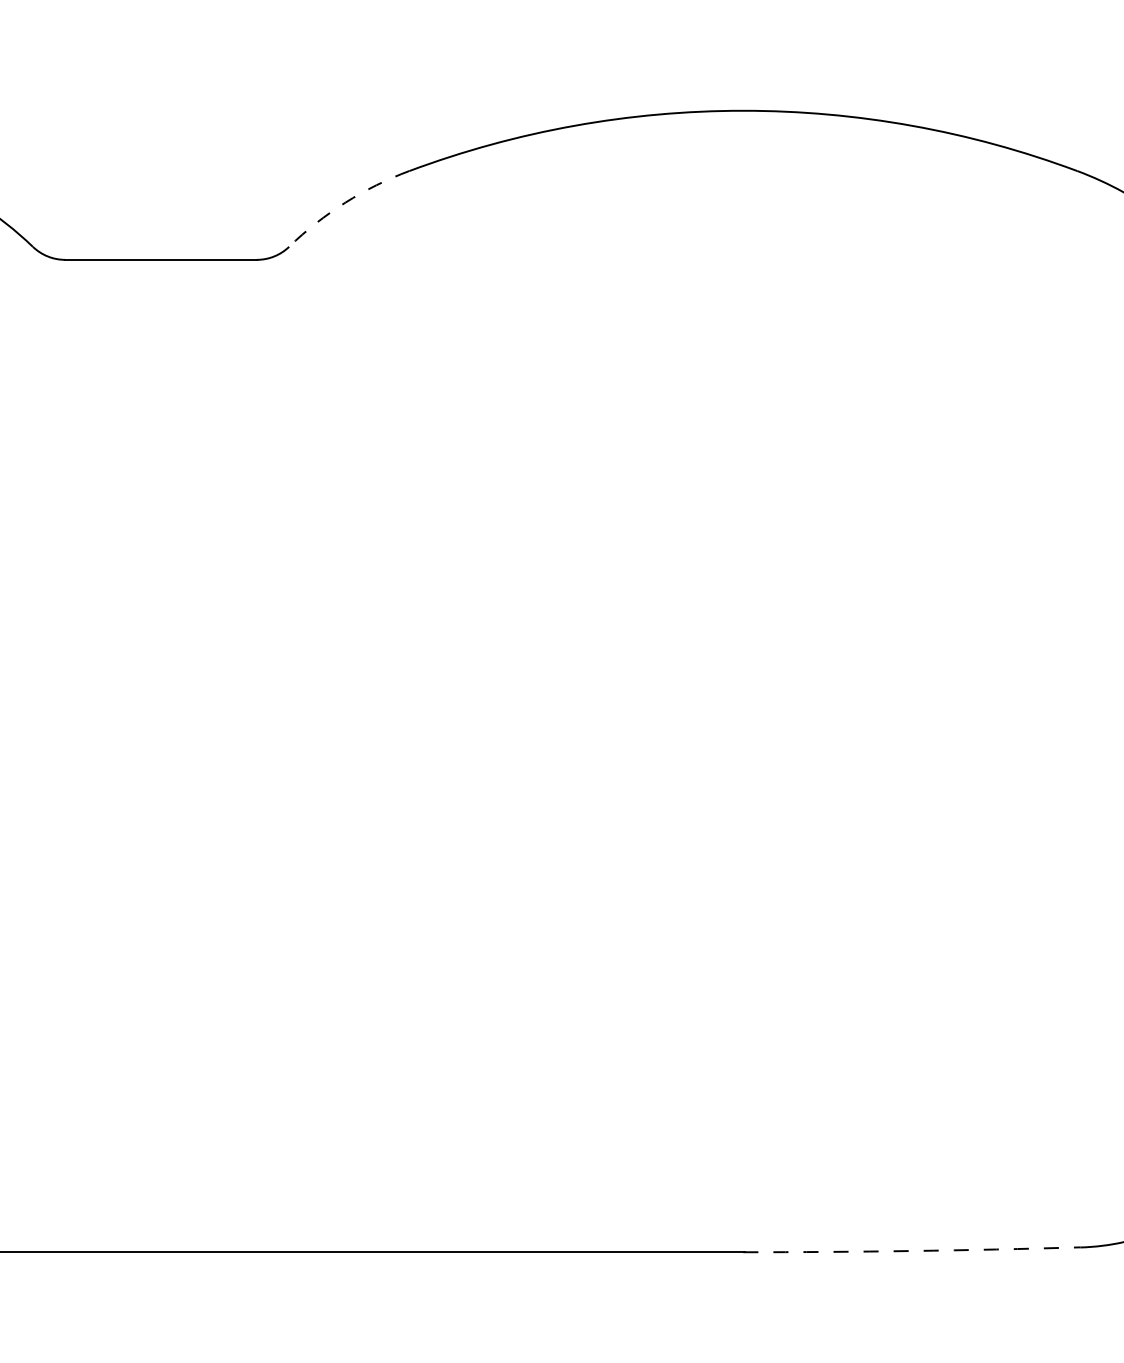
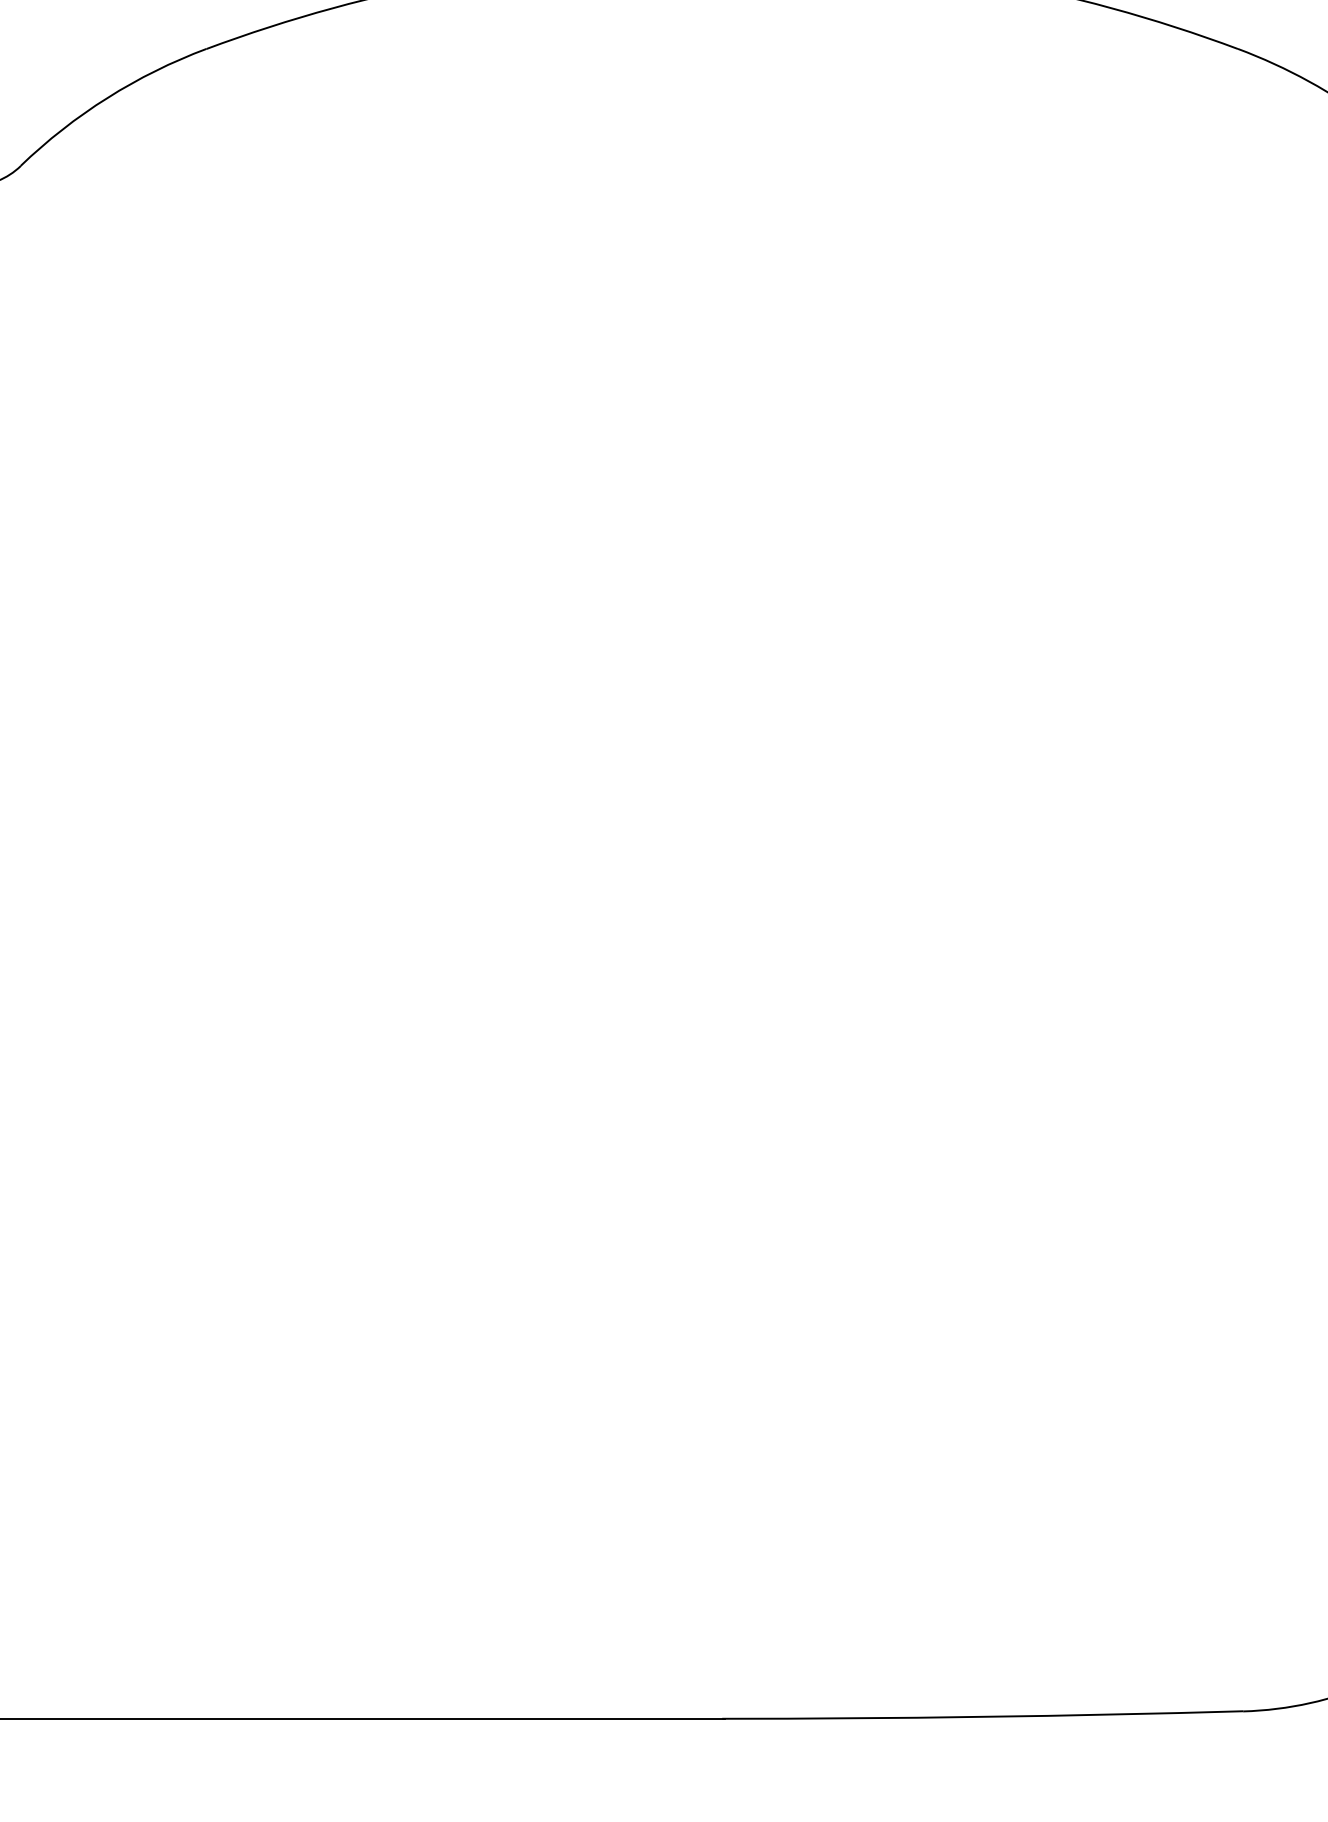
arc: (345, 202) -> (107, 97), dashed -> solid
arc: (912, 1251) -> (983, 1717), dashed -> solid

